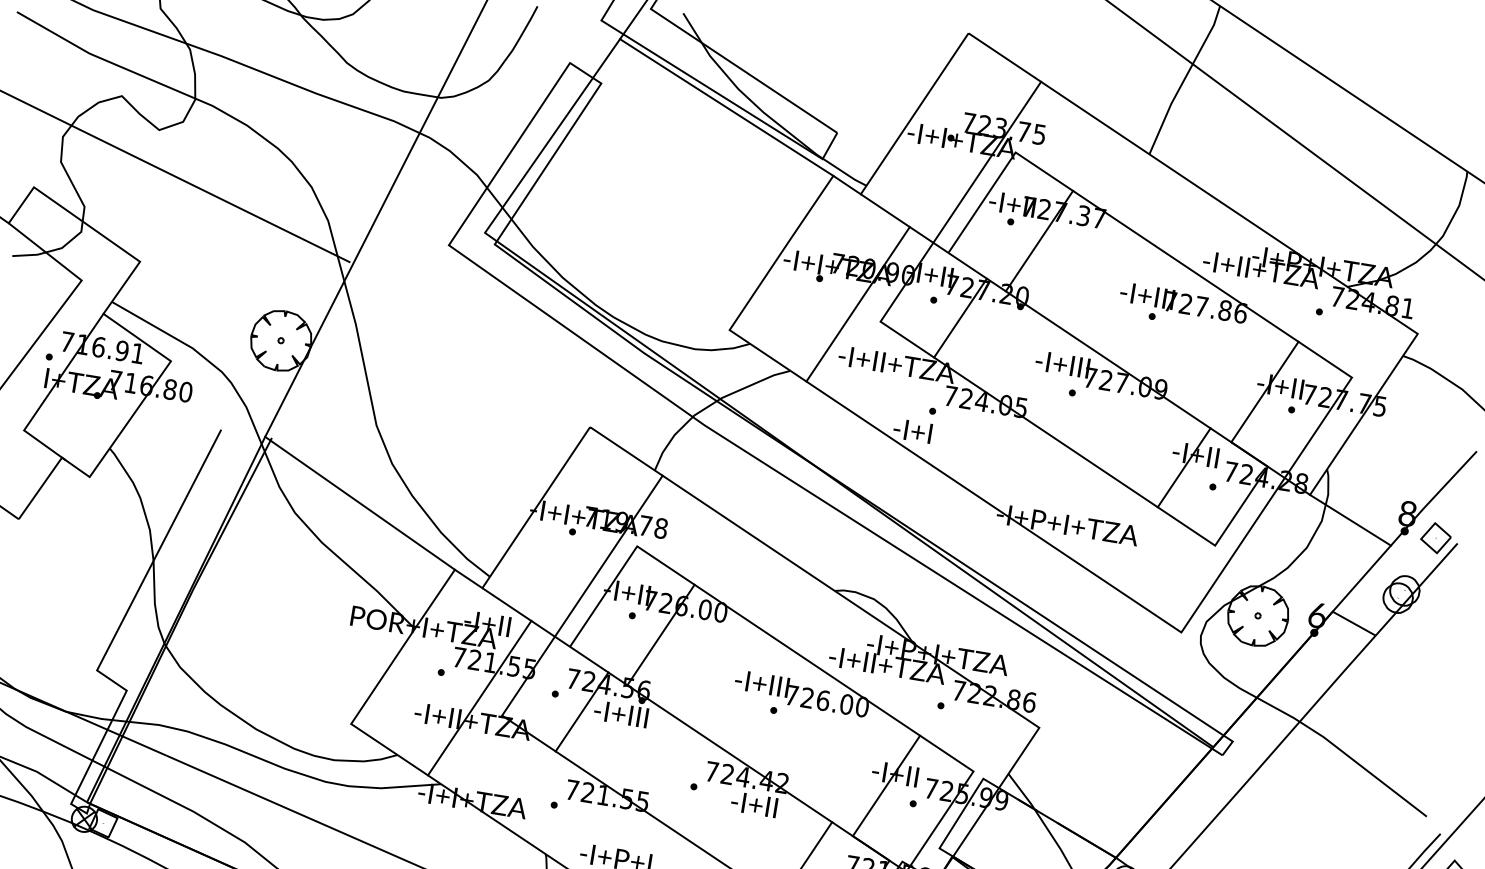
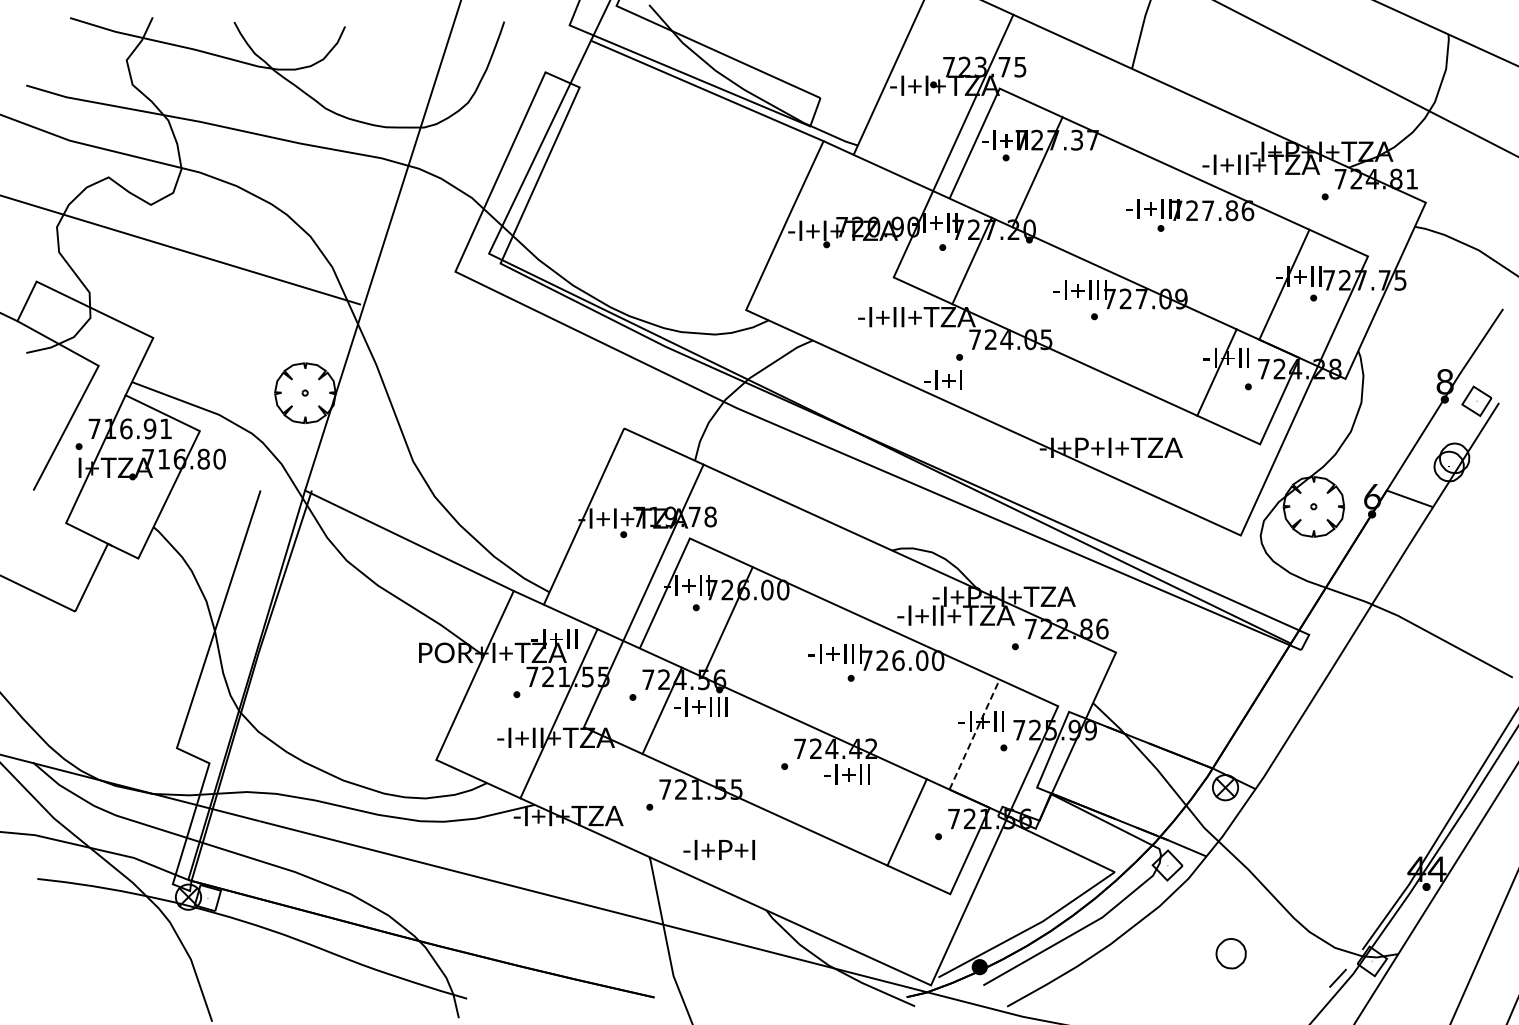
line: (857, 303) -> (868, 263), removed
line: (1350, 519) -> (1389, 396), removed
line: (886, 785) -> (974, 734), solid -> dashed

